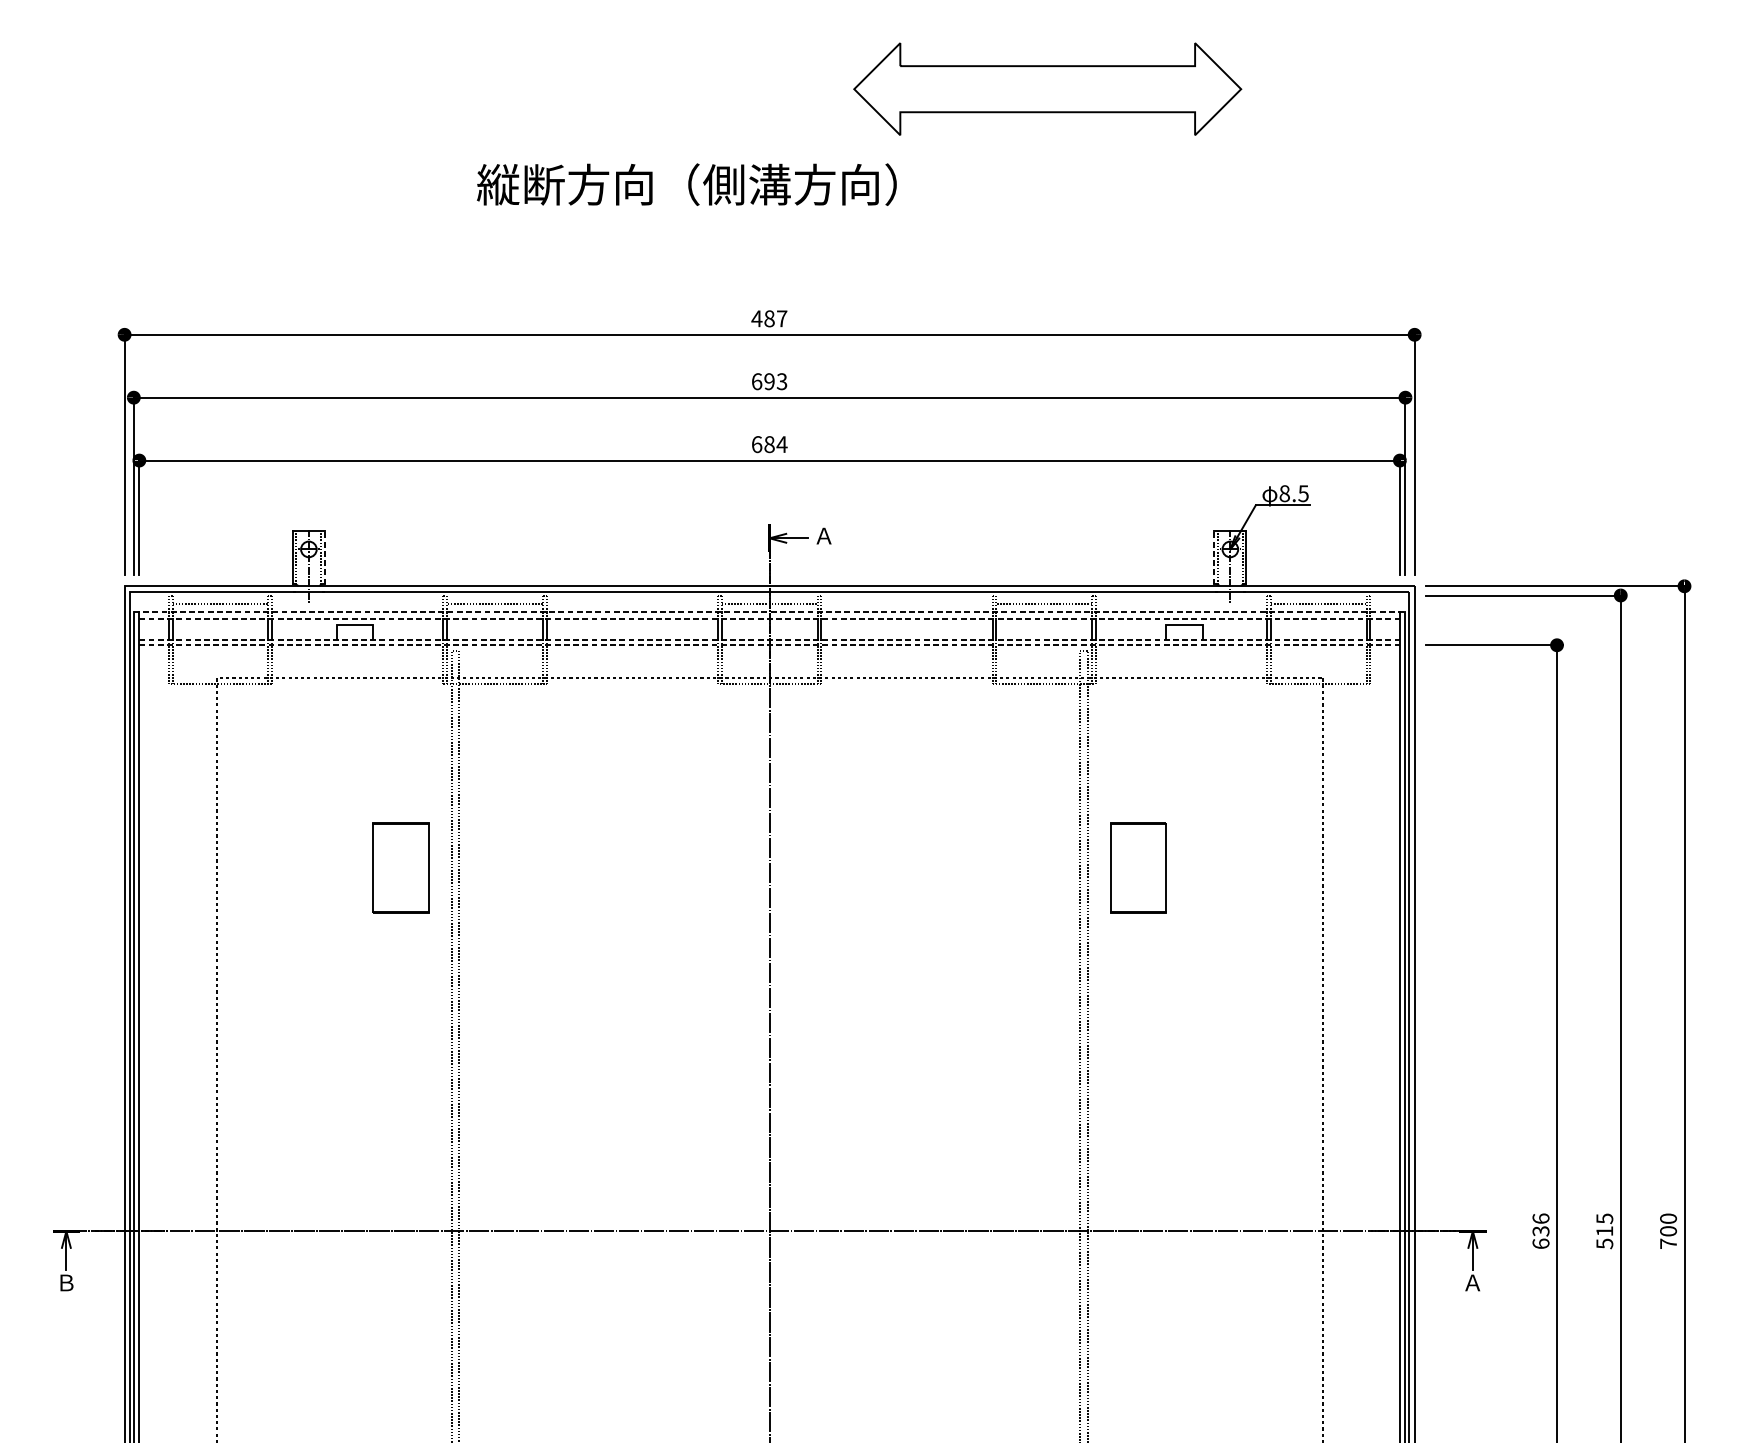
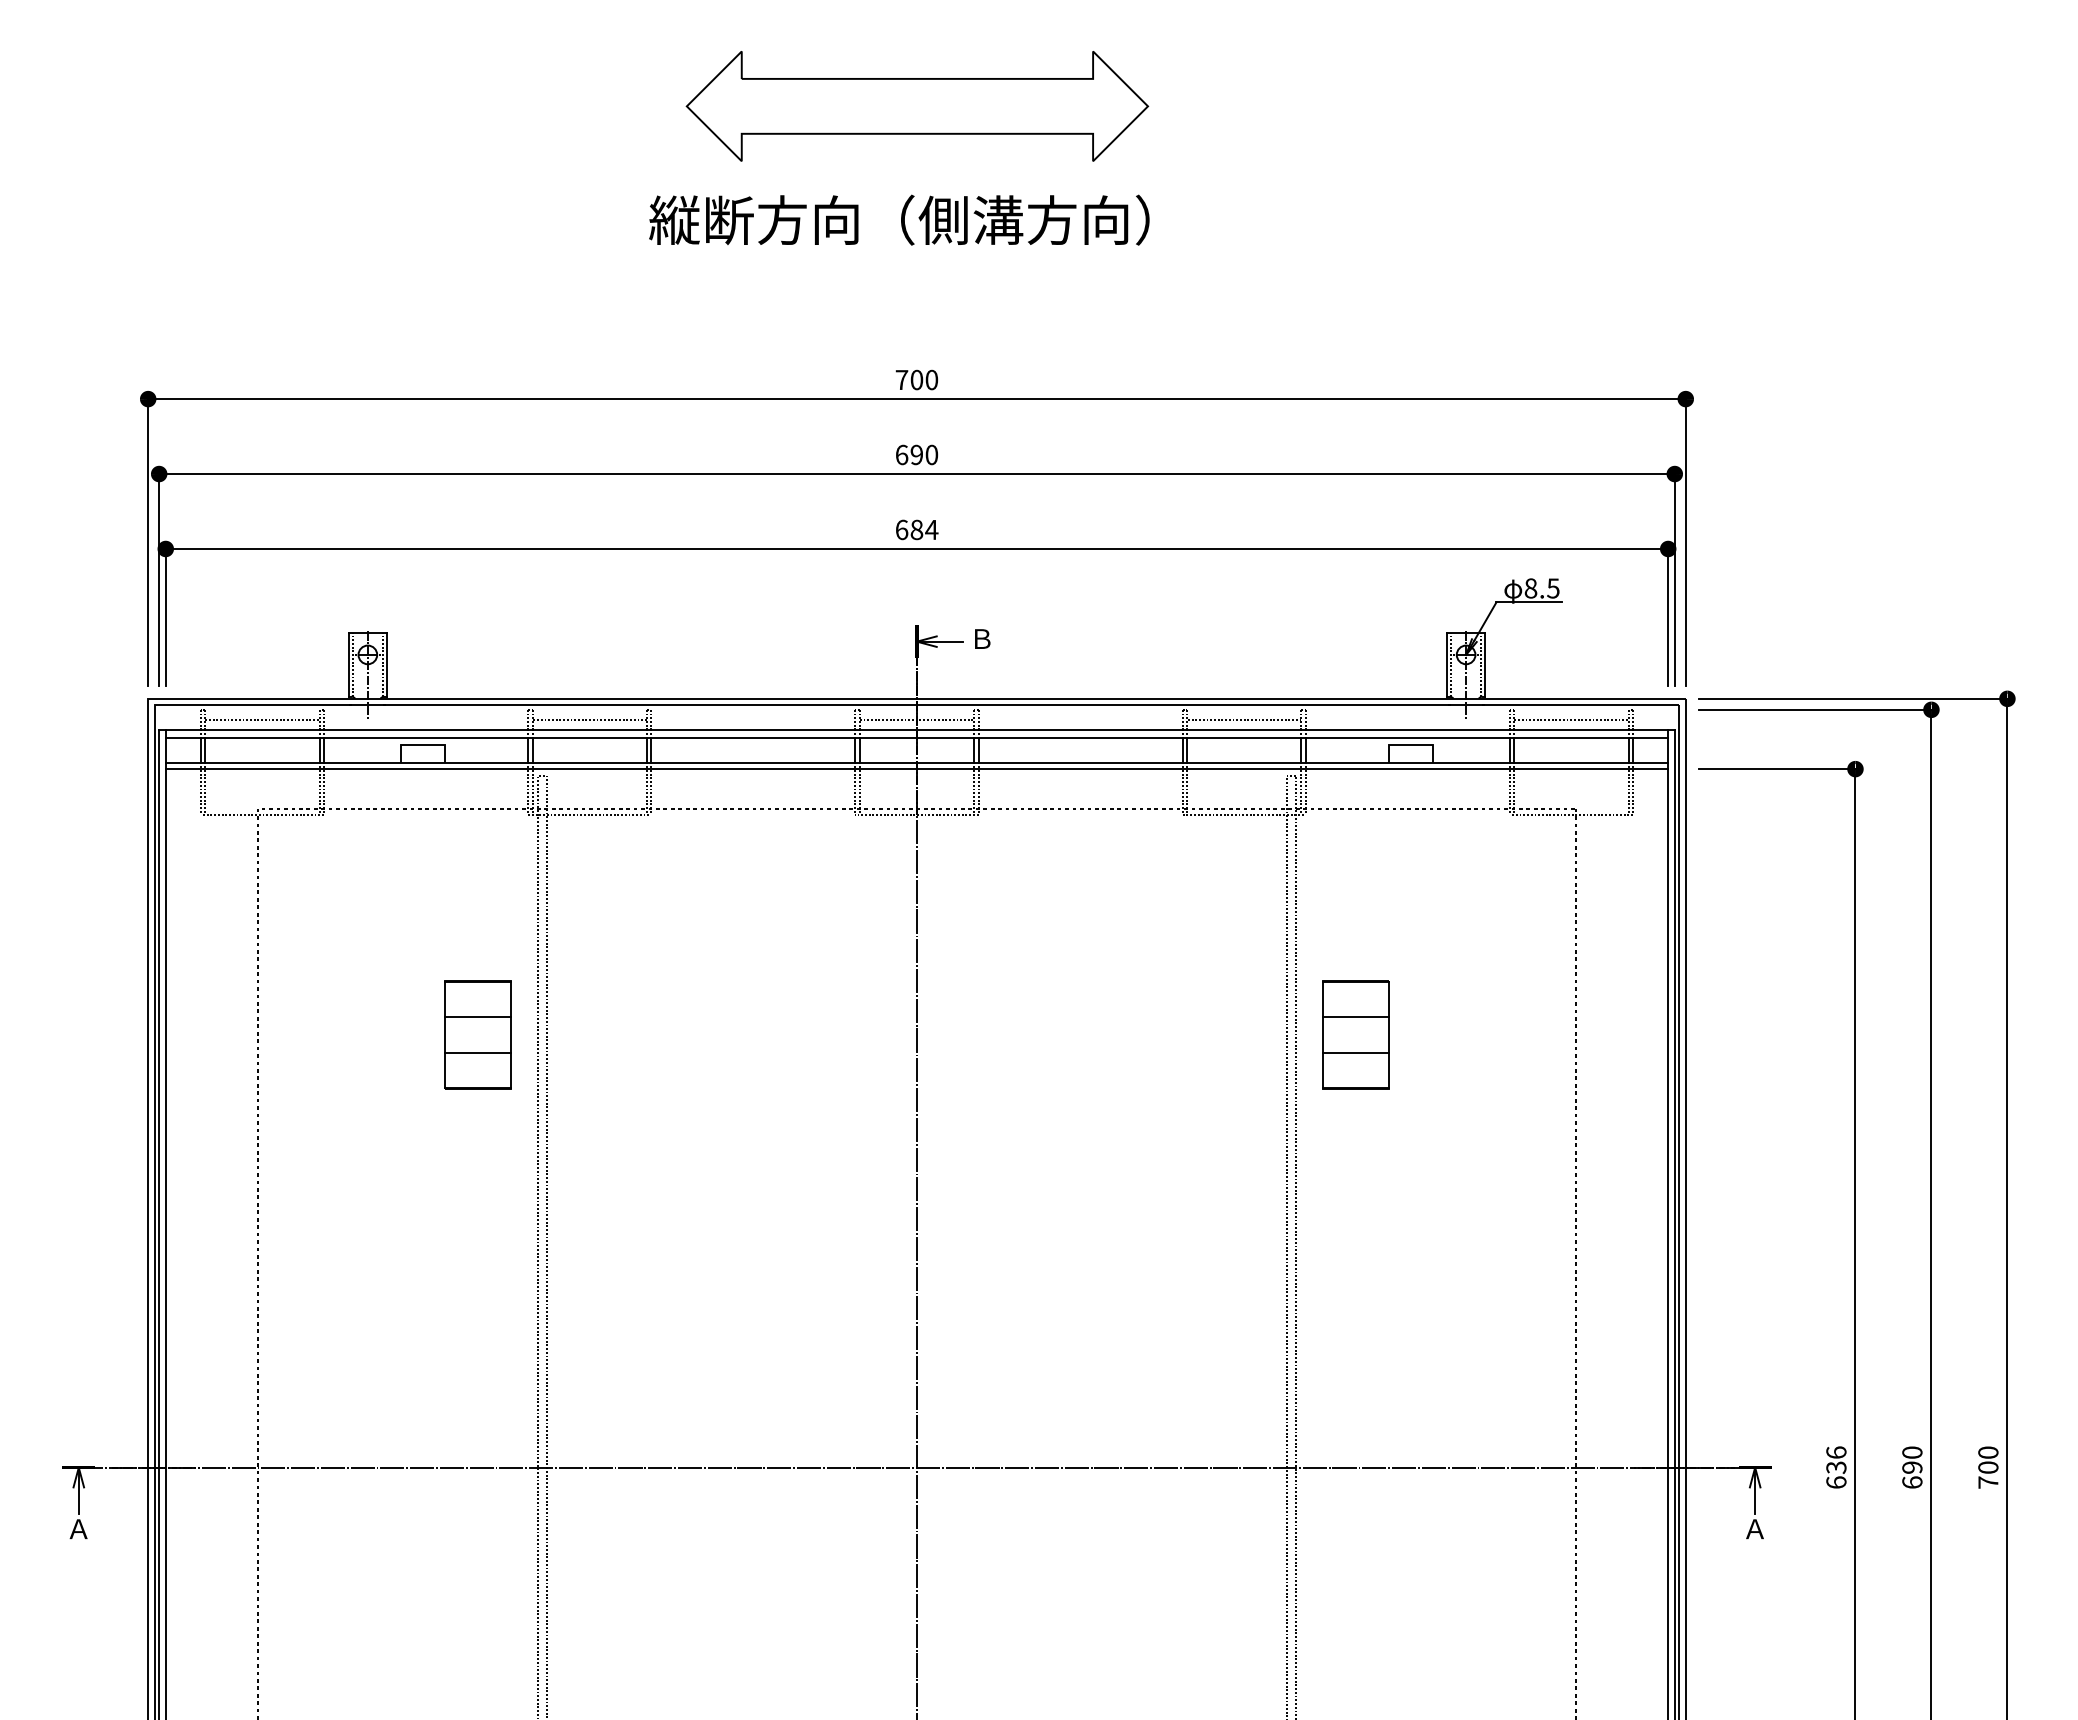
part: (1047, 89) -> (917, 106), moved
text: (687, 184) -> (899, 219), moved
text: (769, 318) -> (916, 379), 487 -> 700
text: (781, 382) -> (931, 455), 693 -> 690
text: (823, 535) -> (981, 638), Ａ -> Ｂ
line: (325, 557) -> (387, 664), dashed -> solid
line: (1213, 557) -> (1446, 664), dashed -> solid
line: (769, 612) -> (916, 729), dashed -> solid
line: (770, 619) -> (917, 738), dashed -> solid
line: (770, 639) -> (917, 762), dashed -> solid
line: (770, 645) -> (917, 769), dashed -> solid
line: (400, 852) -> (477, 1016), added
line: (1138, 852) -> (1356, 1016), added
line: (400, 883) -> (477, 1053), added
line: (1138, 883) -> (1356, 1053), added
text: (1604, 1231) -> (1912, 1467), 515 -> 690
text: (66, 1283) -> (78, 1529), Ｂ -> Ａ

